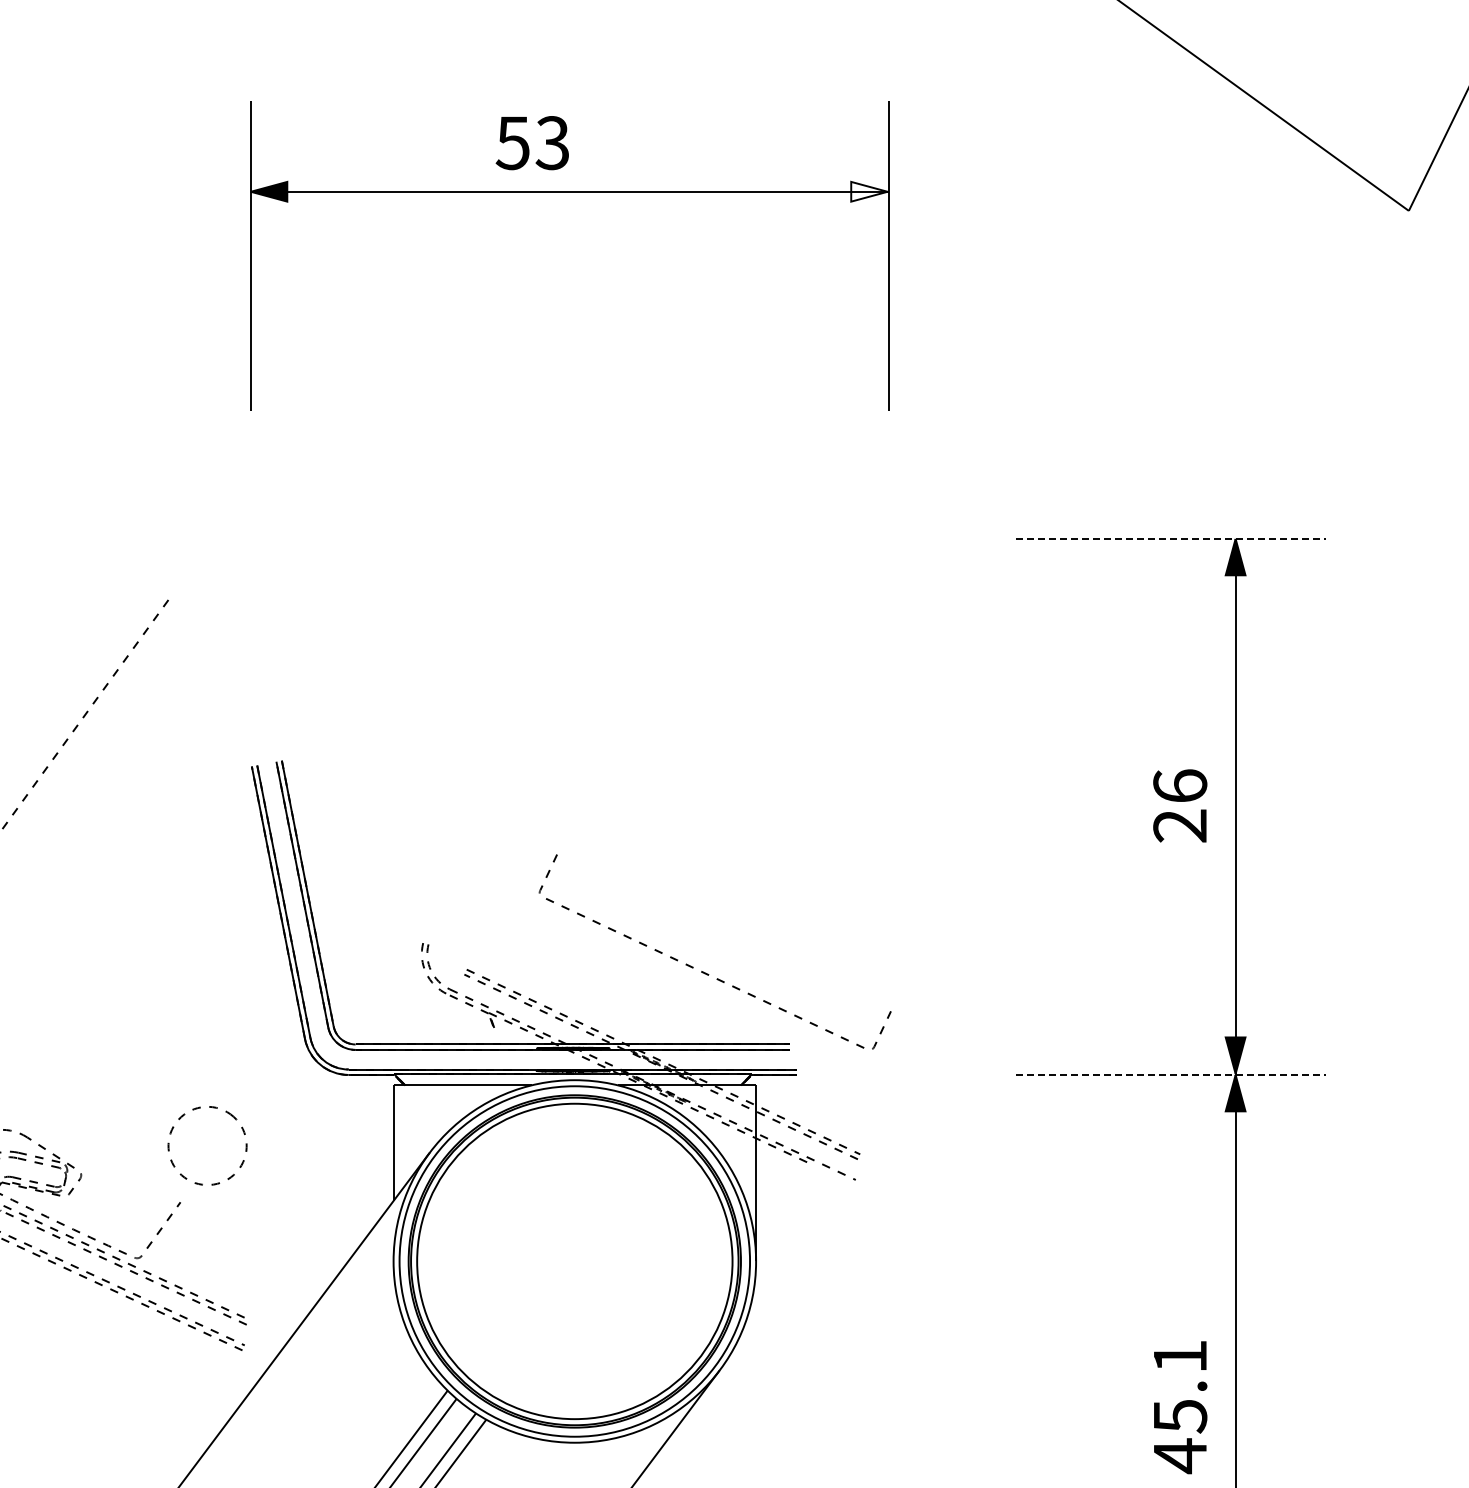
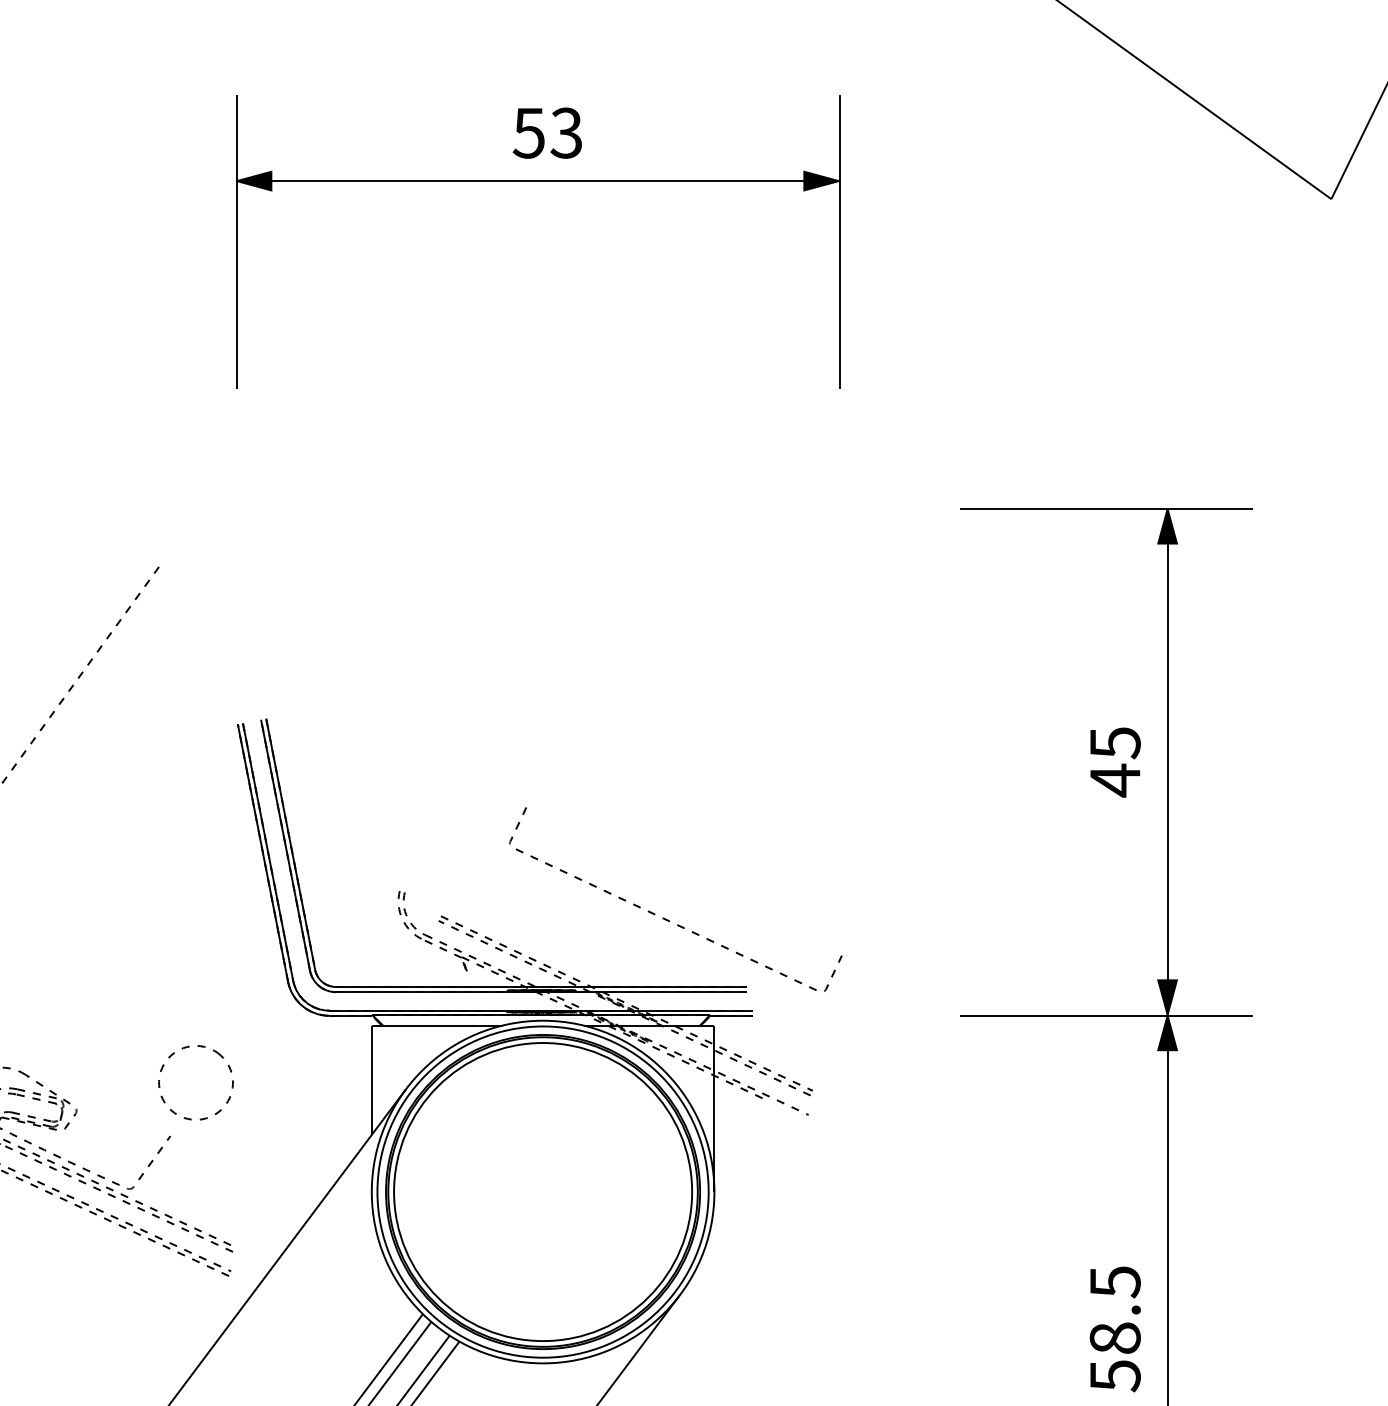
text: (531, 143) -> (546, 133), moved
fill: (869, 191) -> (821, 180), added
line: (1171, 538) -> (1107, 508), dashed -> solid
text: (1180, 806) -> (1115, 762), 26 -> 45
line: (1171, 1074) -> (1107, 1015), dashed -> solid
text: (1180, 1407) -> (1115, 1330), 45.1 -> 58.5

